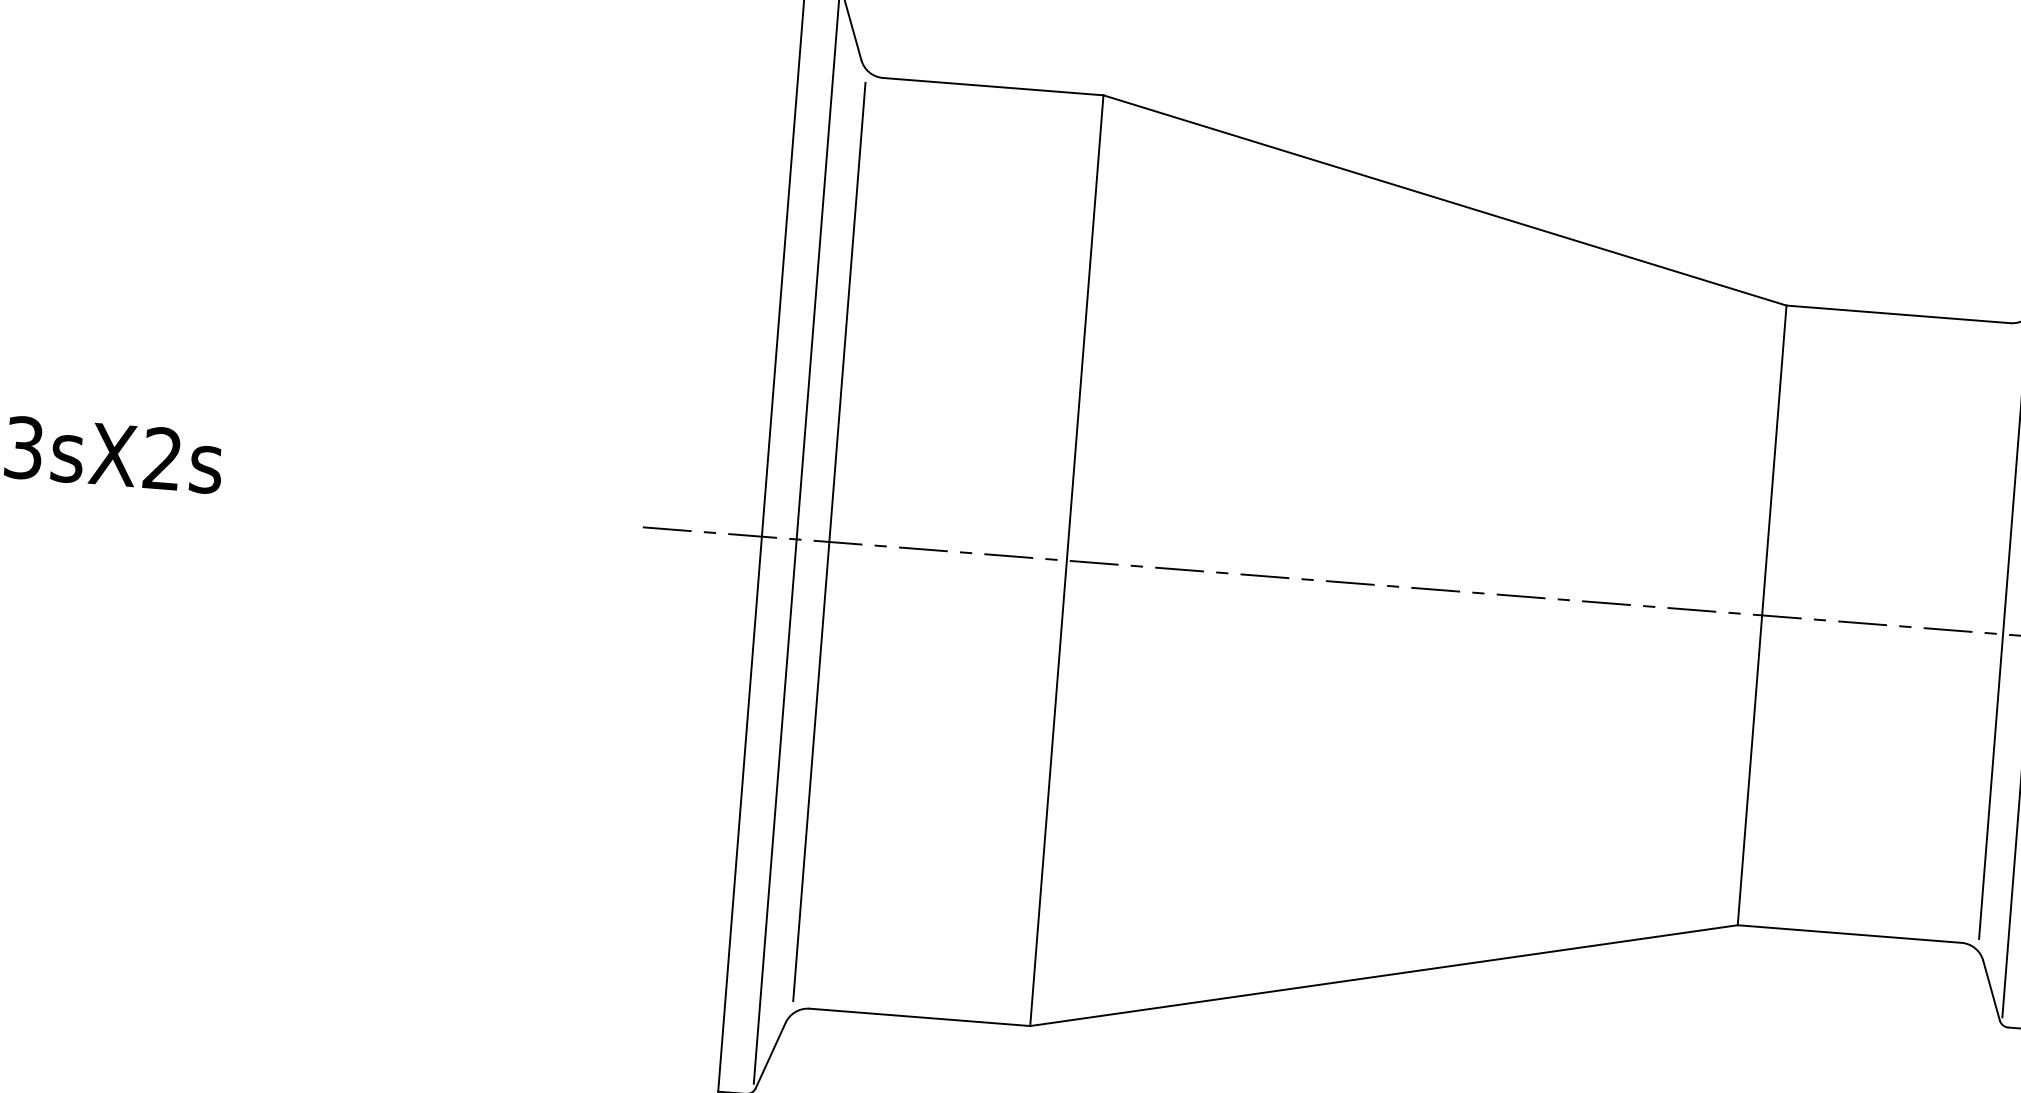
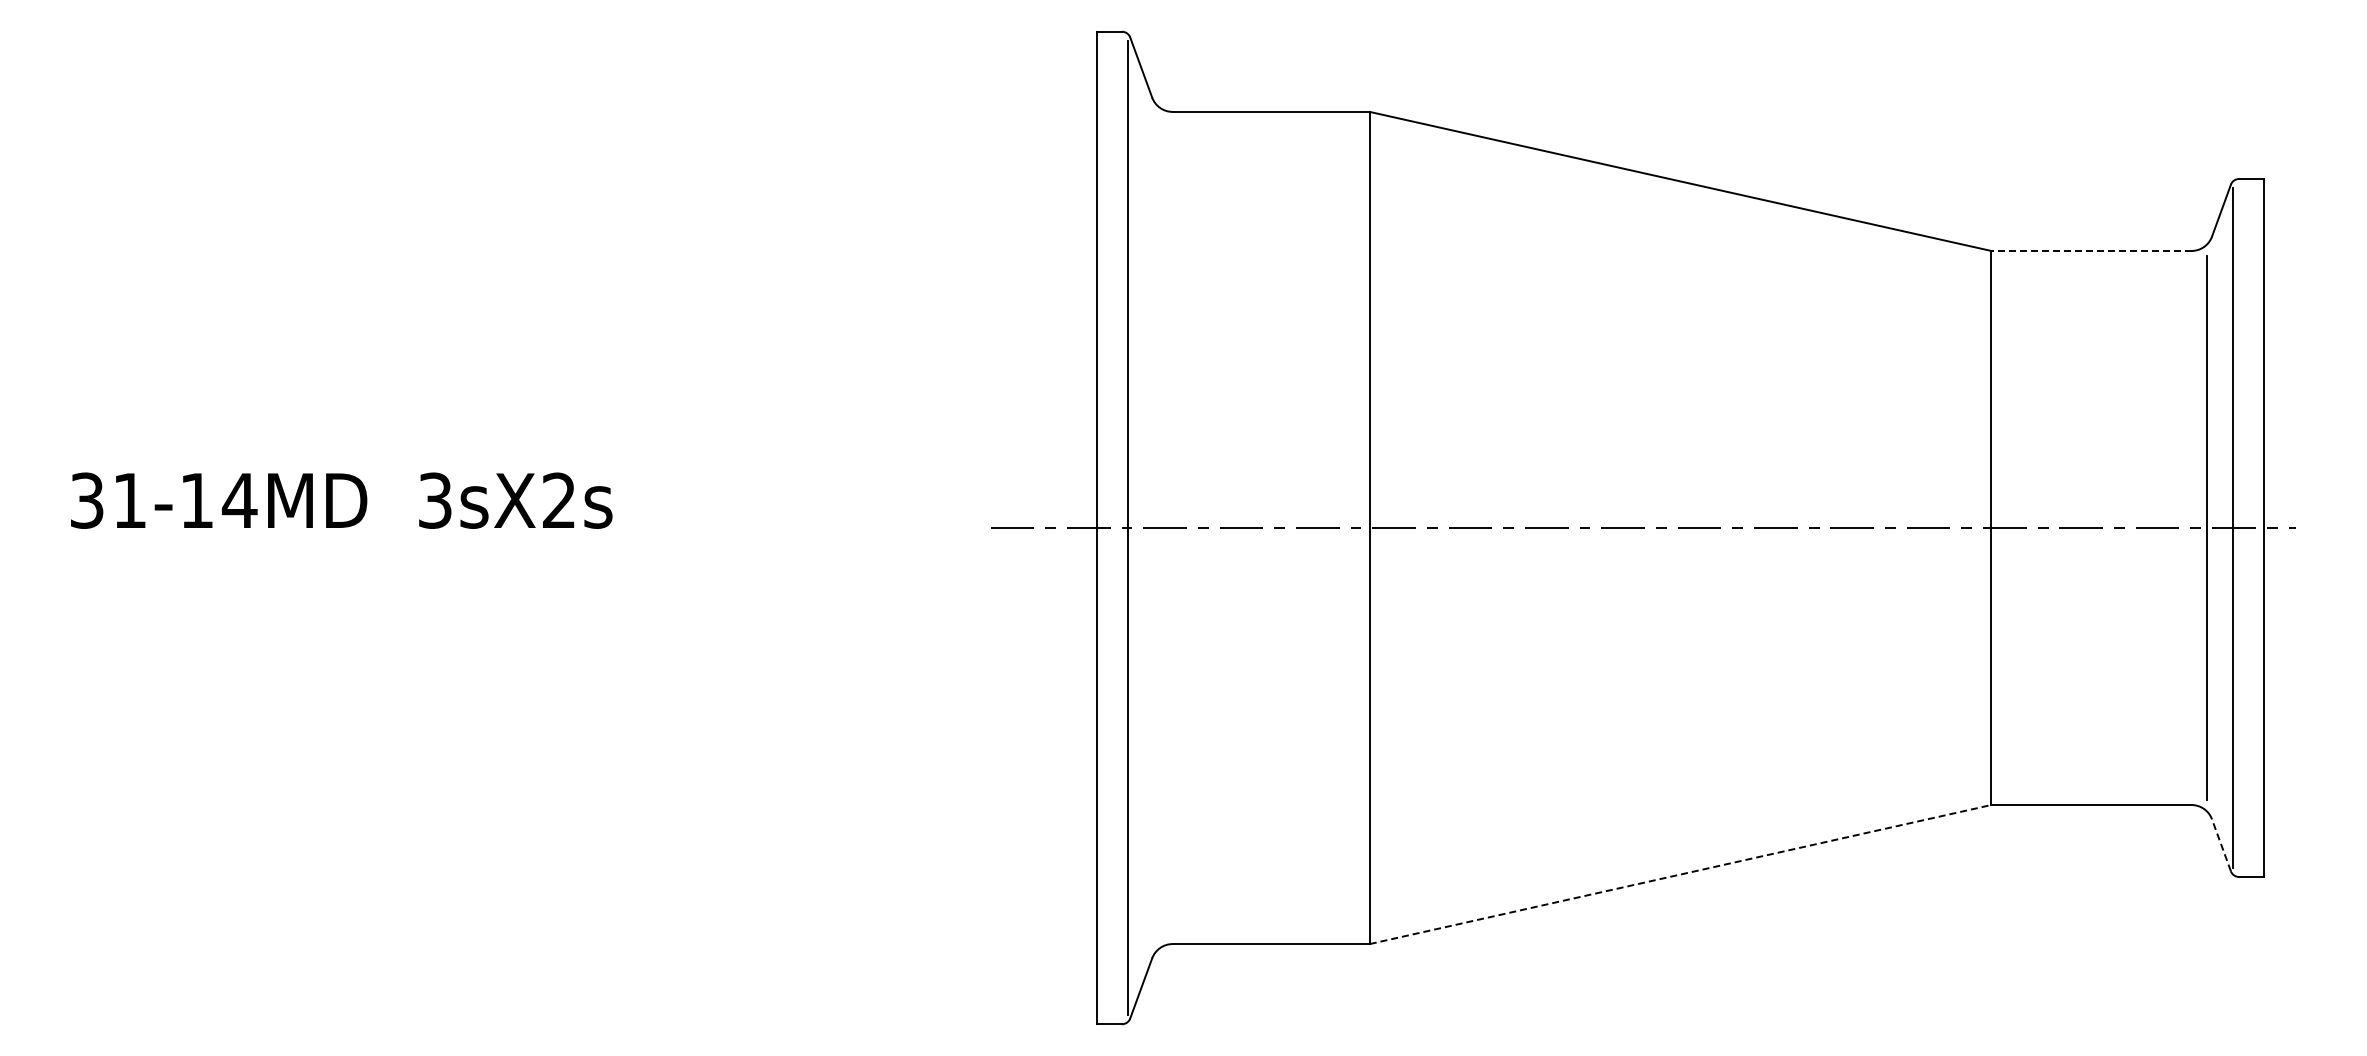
line: (1897, 313) -> (2090, 250), solid -> dashed
line: (829, 541) -> (1157, 527), removed
line: (1383, 975) -> (1680, 874), solid -> dashed
line: (1991, 990) -> (2221, 845), solid -> dashed

